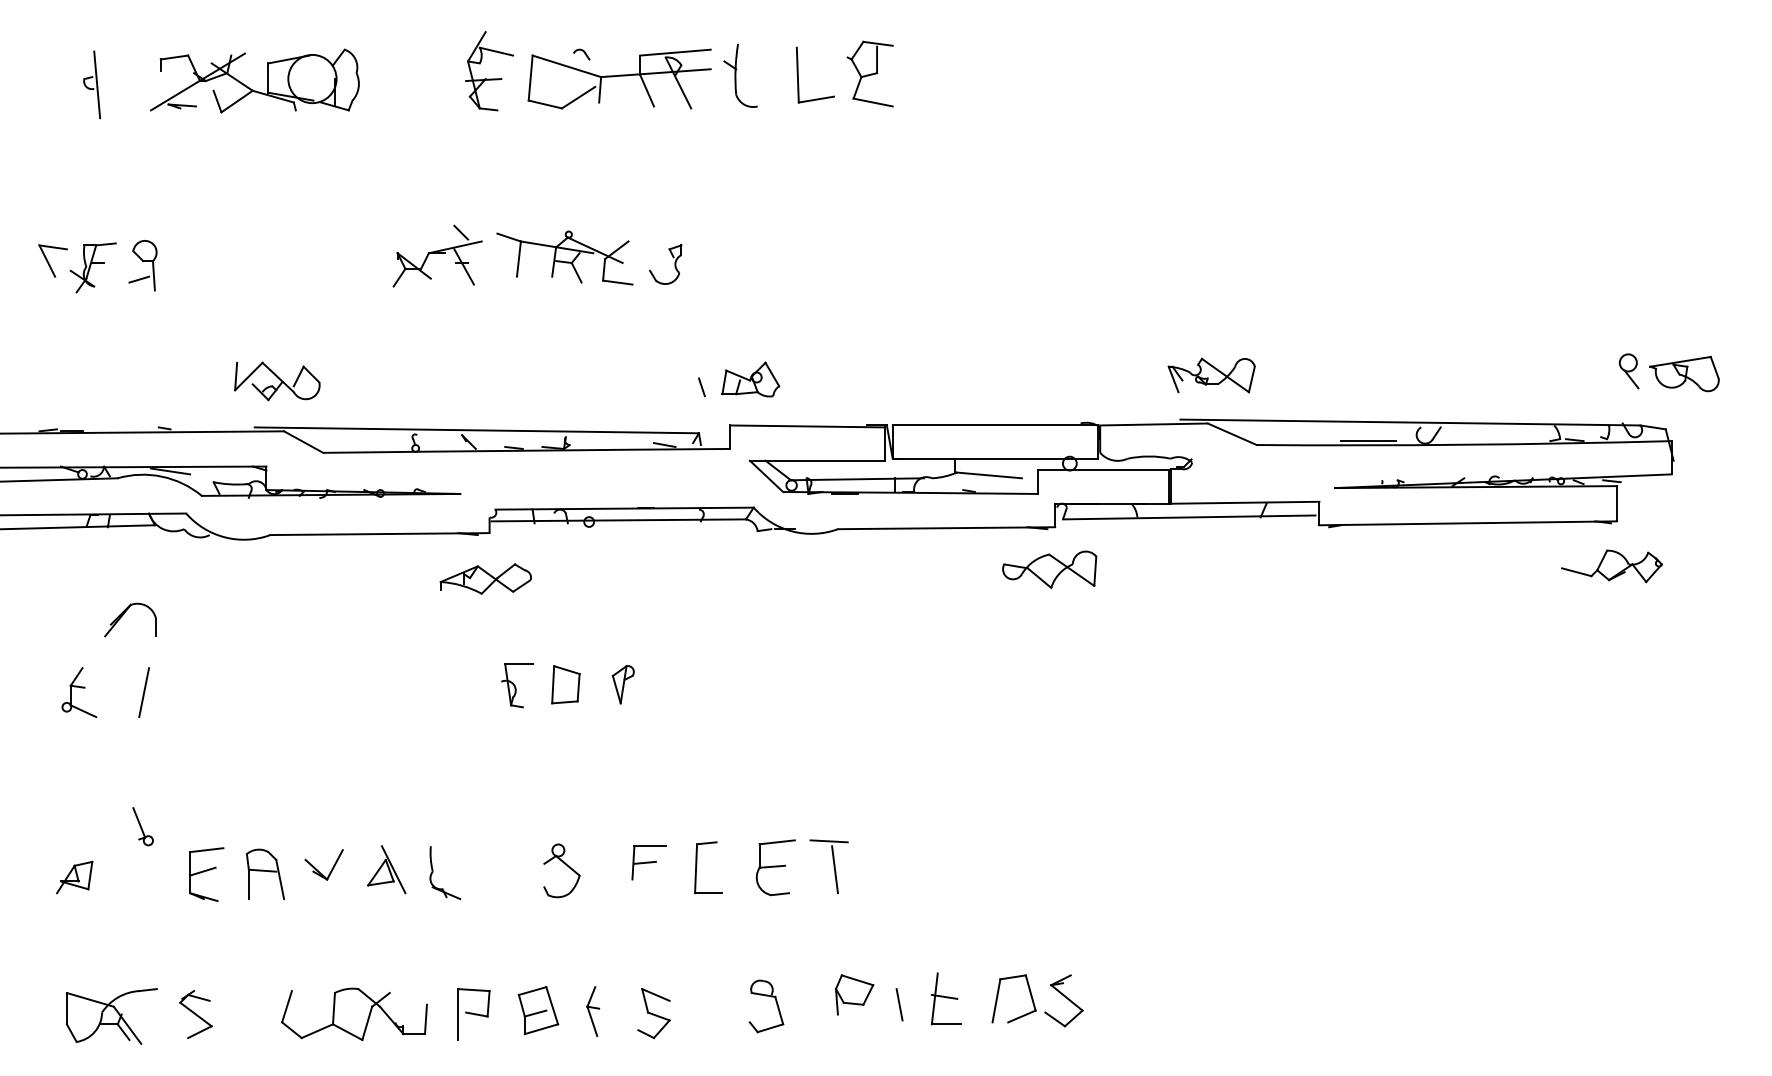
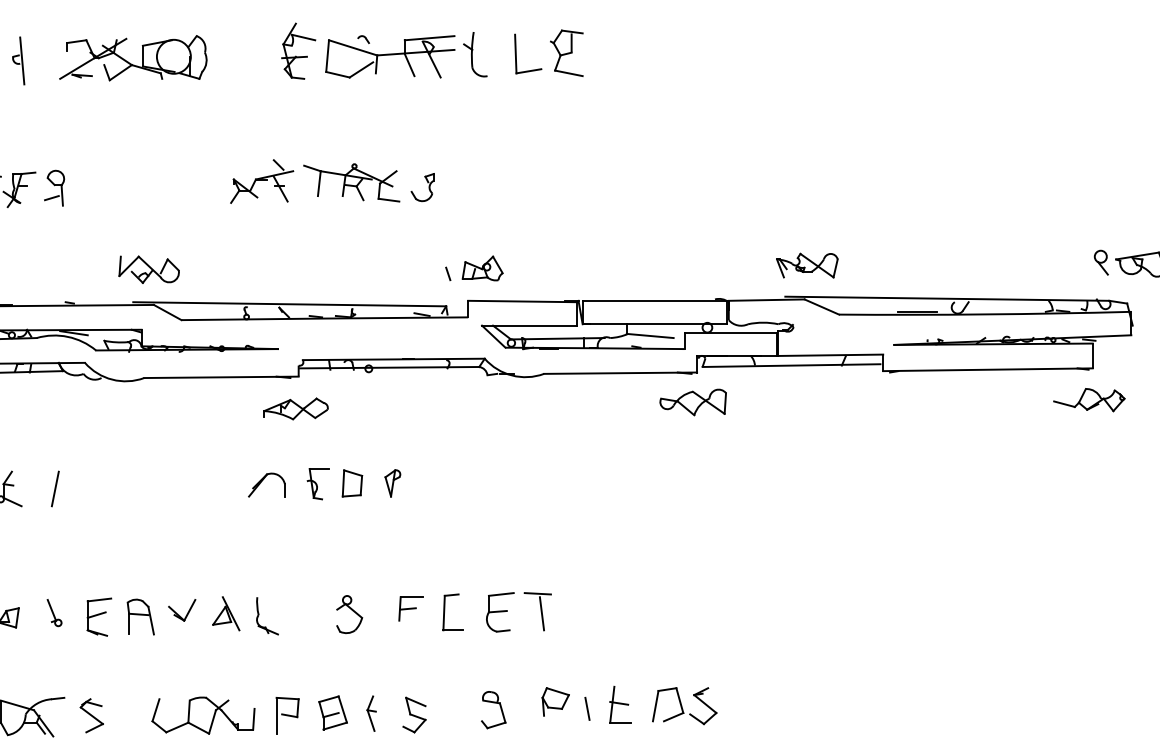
part: (124, 614) -> (262, 481), moved
part: (142, 826) -> (54, 612), moved

